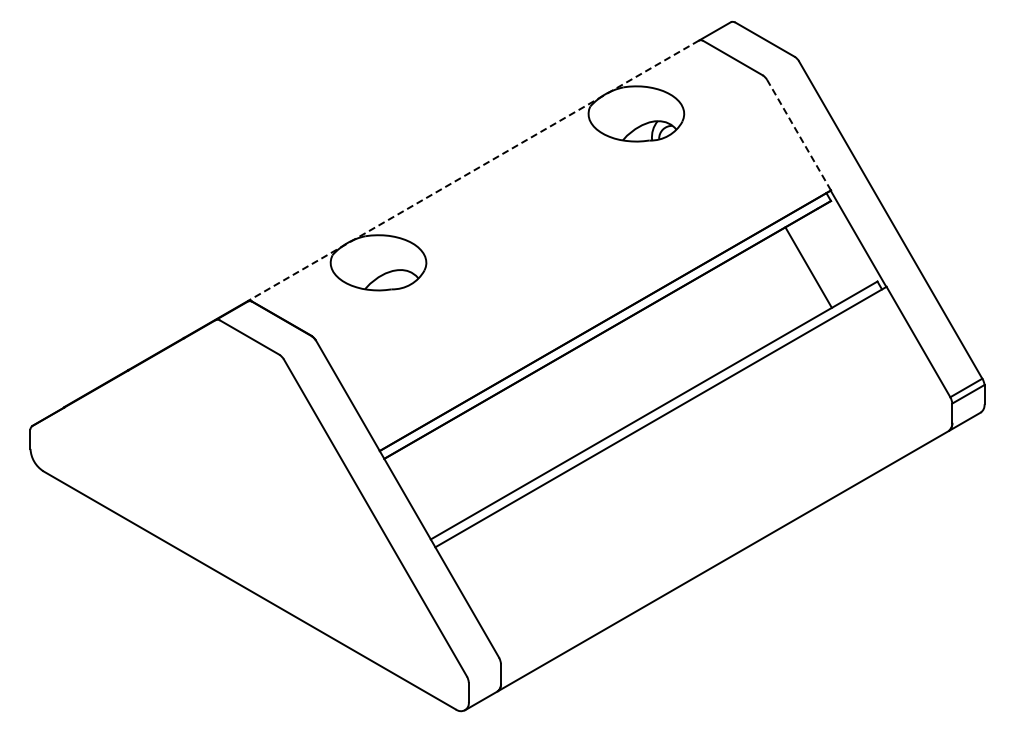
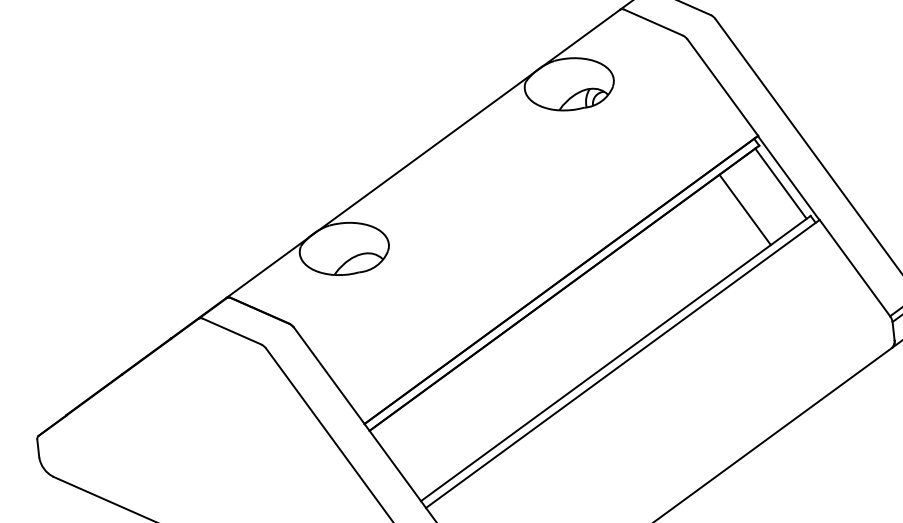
line: (799, 135) -> (723, 87), dashed -> solid
line: (473, 170) -> (423, 153), dashed -> solid
line: (849, 243) -> (780, 183), added

